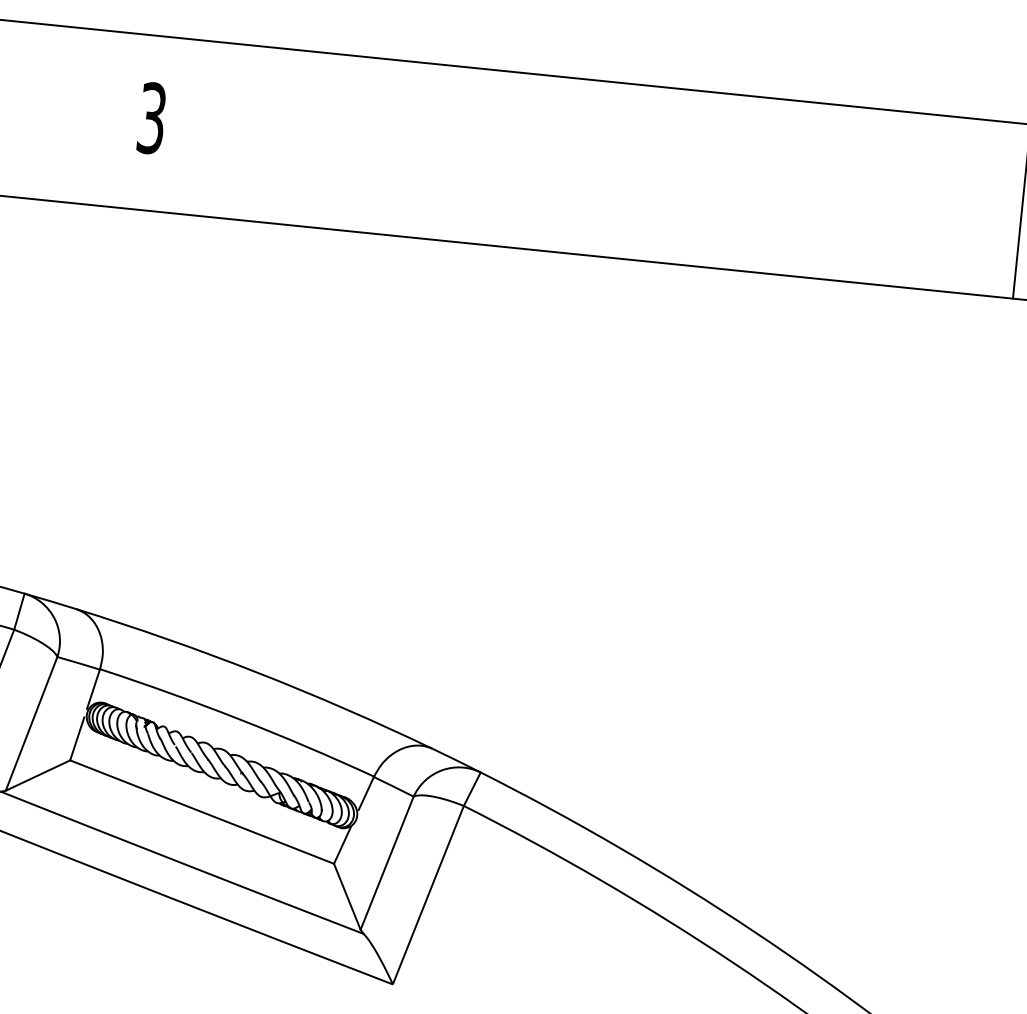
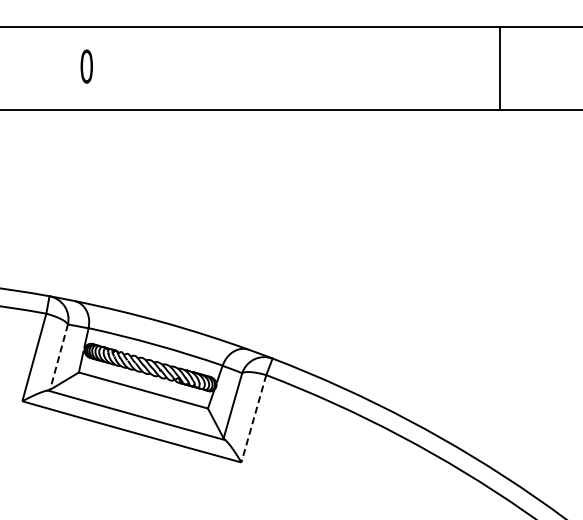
text: (151, 118) -> (86, 66), 3 -> 0
line: (32, 722) -> (59, 356), solid -> dashed
line: (427, 896) -> (253, 419), solid -> dashed

